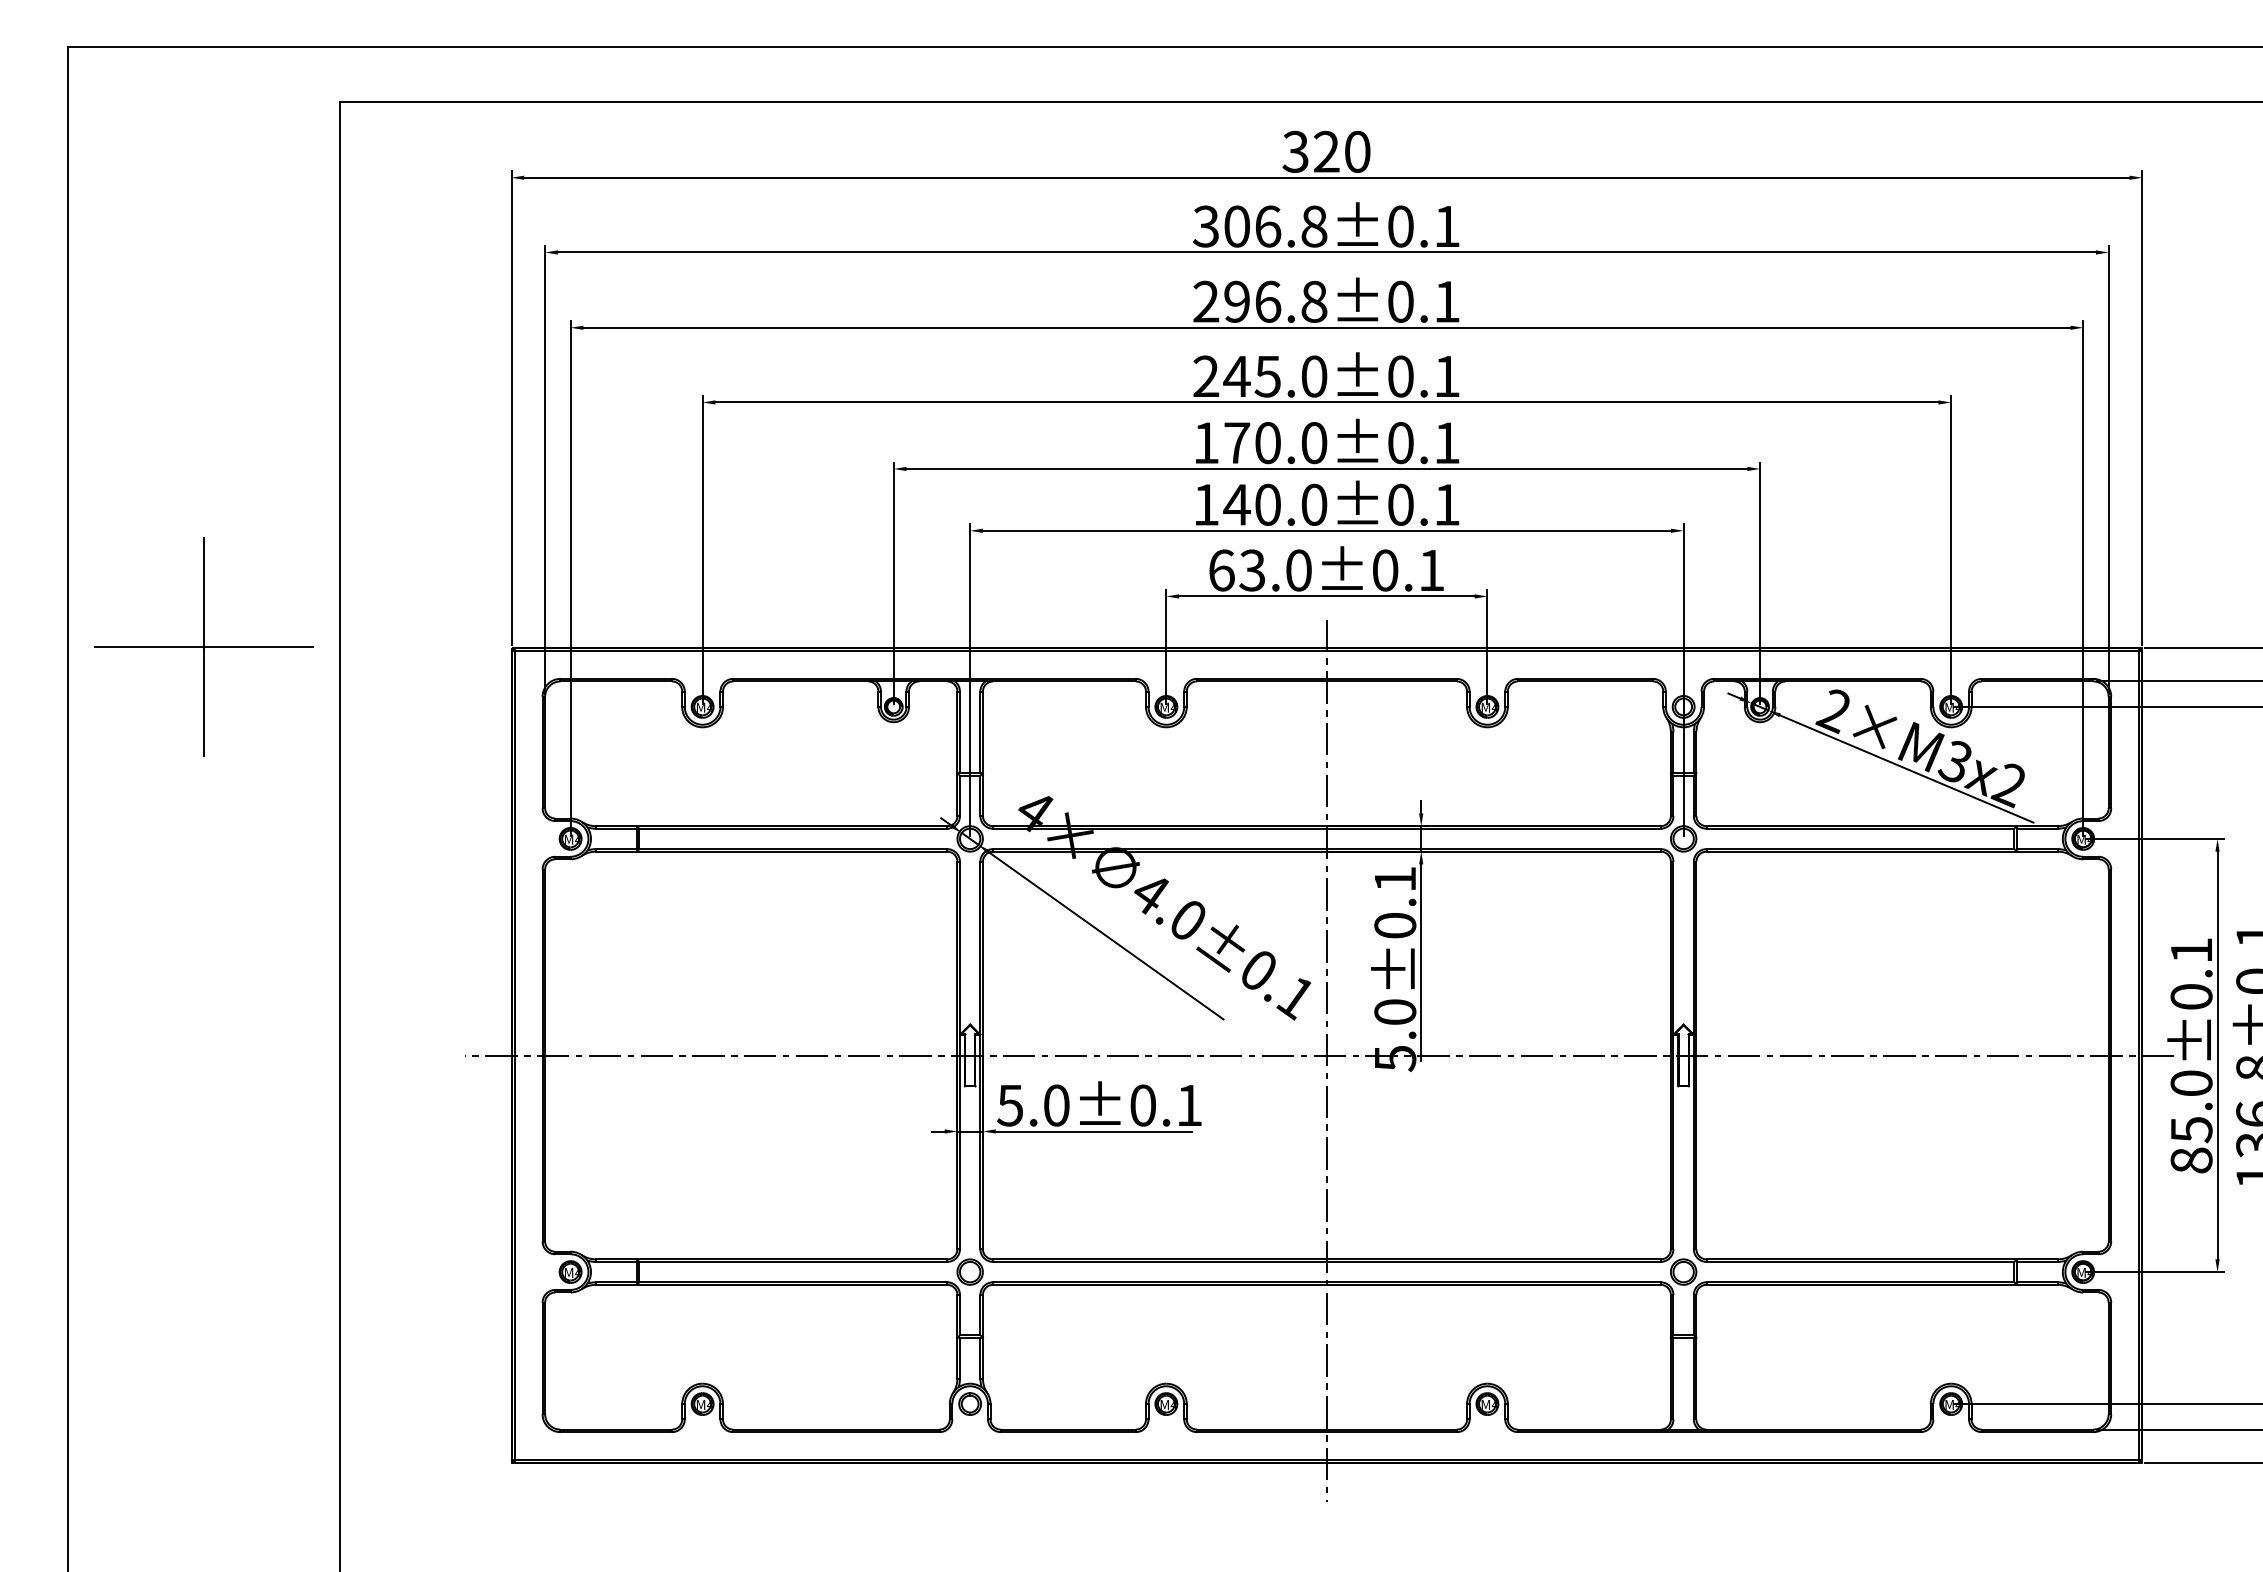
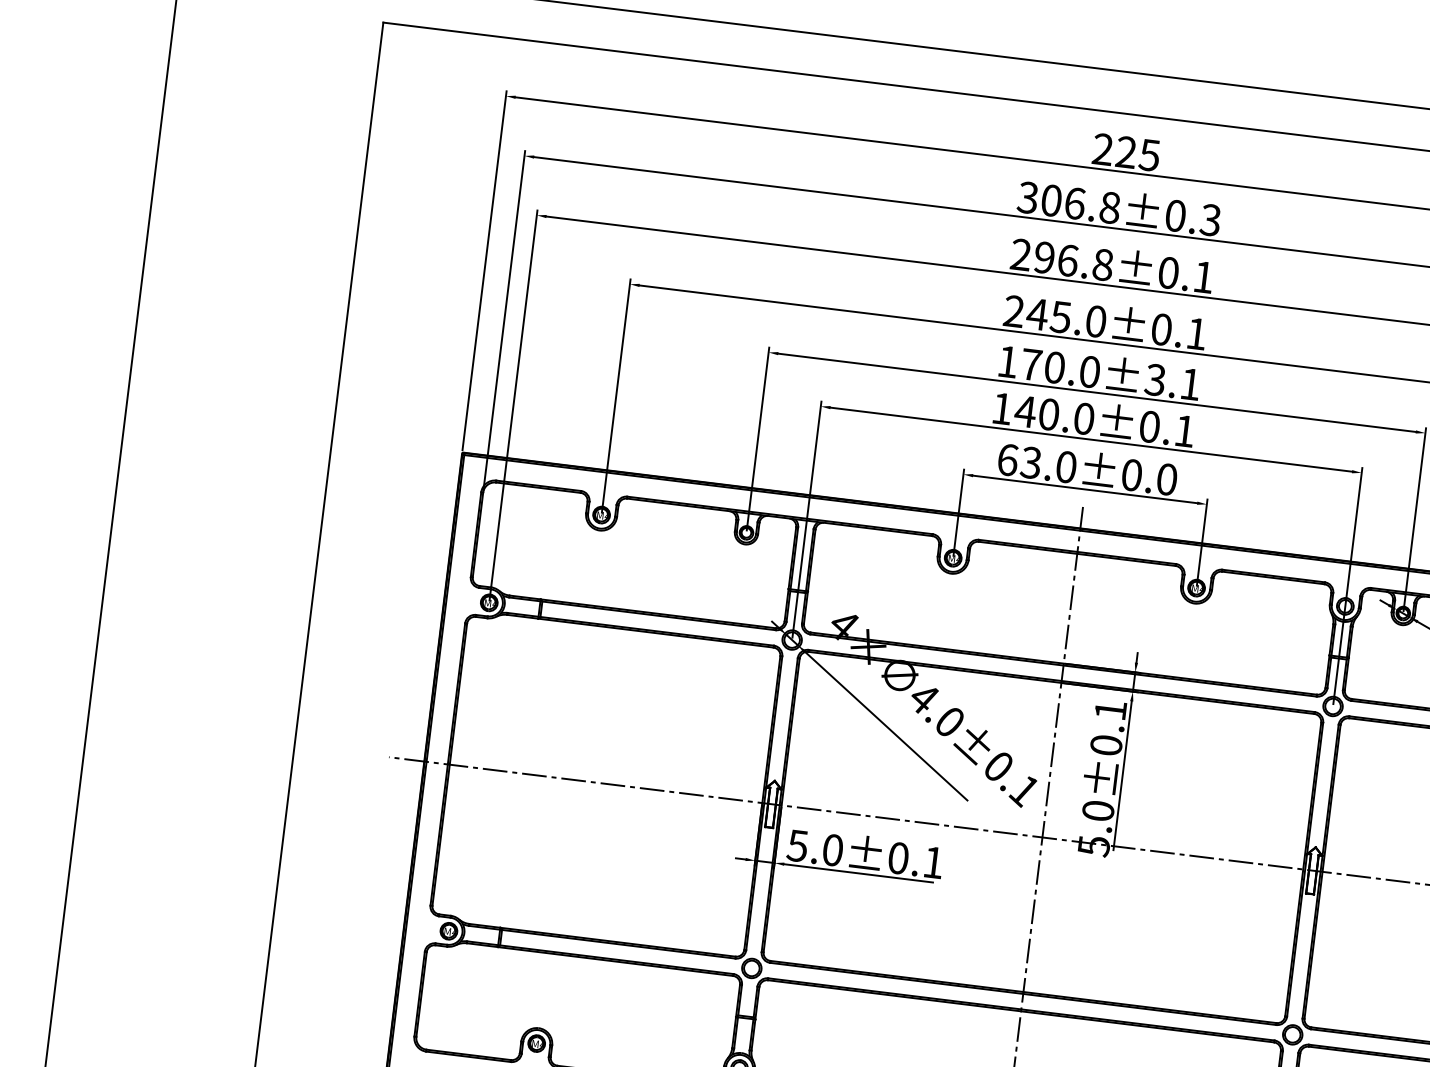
text: (1326, 151) -> (1126, 152), 320 -> 225
text: (1446, 226) -> (1210, 220), 306.8±0.1 -> 306.8±0.3
text: (1400, 443) -> (1155, 380), 170.0±0.1 -> 170.0±3.1
text: (1431, 570) -> (1166, 479), 63.0±0.1 -> 63.0±0.0
part: (203, 646) -> (228, 422), removed

